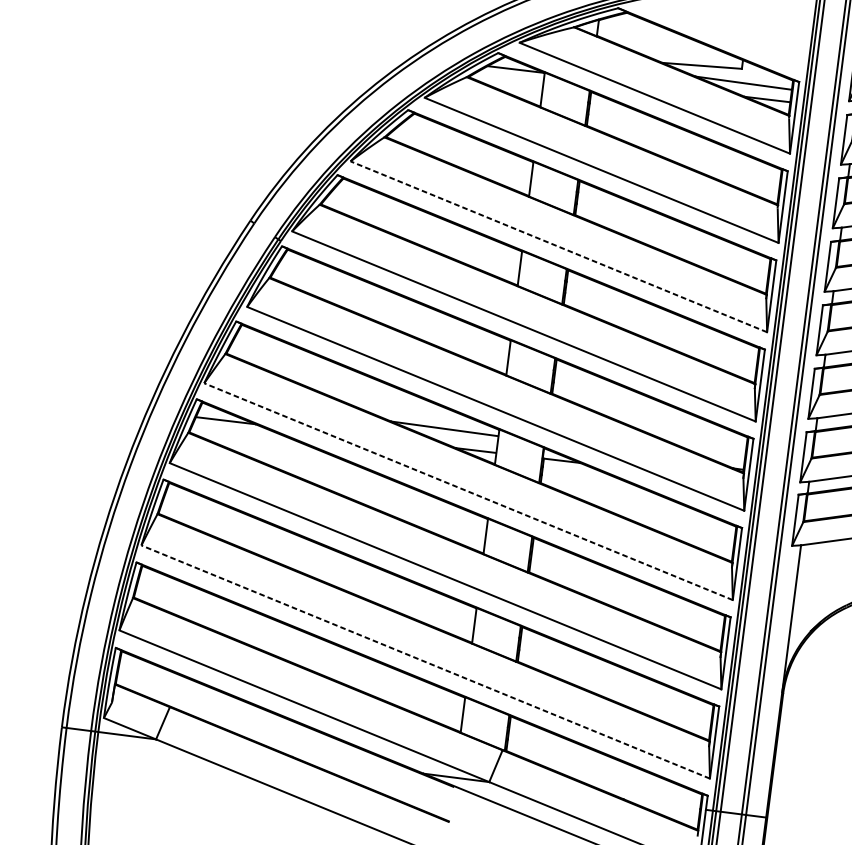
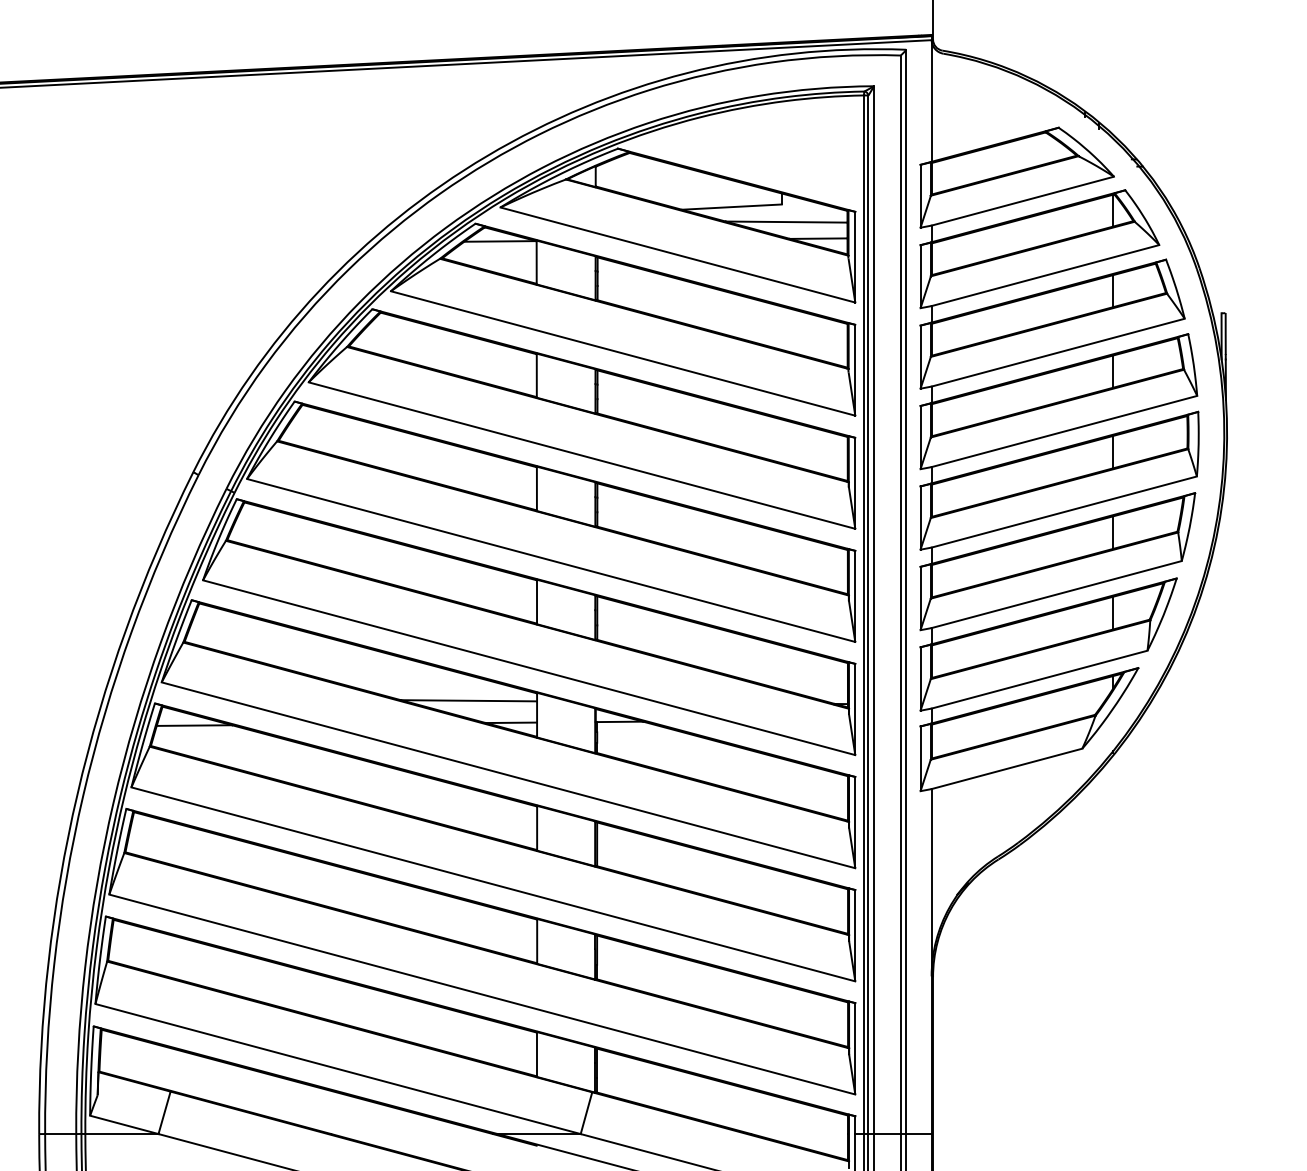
line: (559, 246) -> (582, 455), dashed -> solid
line: (468, 491) -> (508, 775), dashed -> solid
line: (425, 661) -> (481, 994), dashed -> solid

